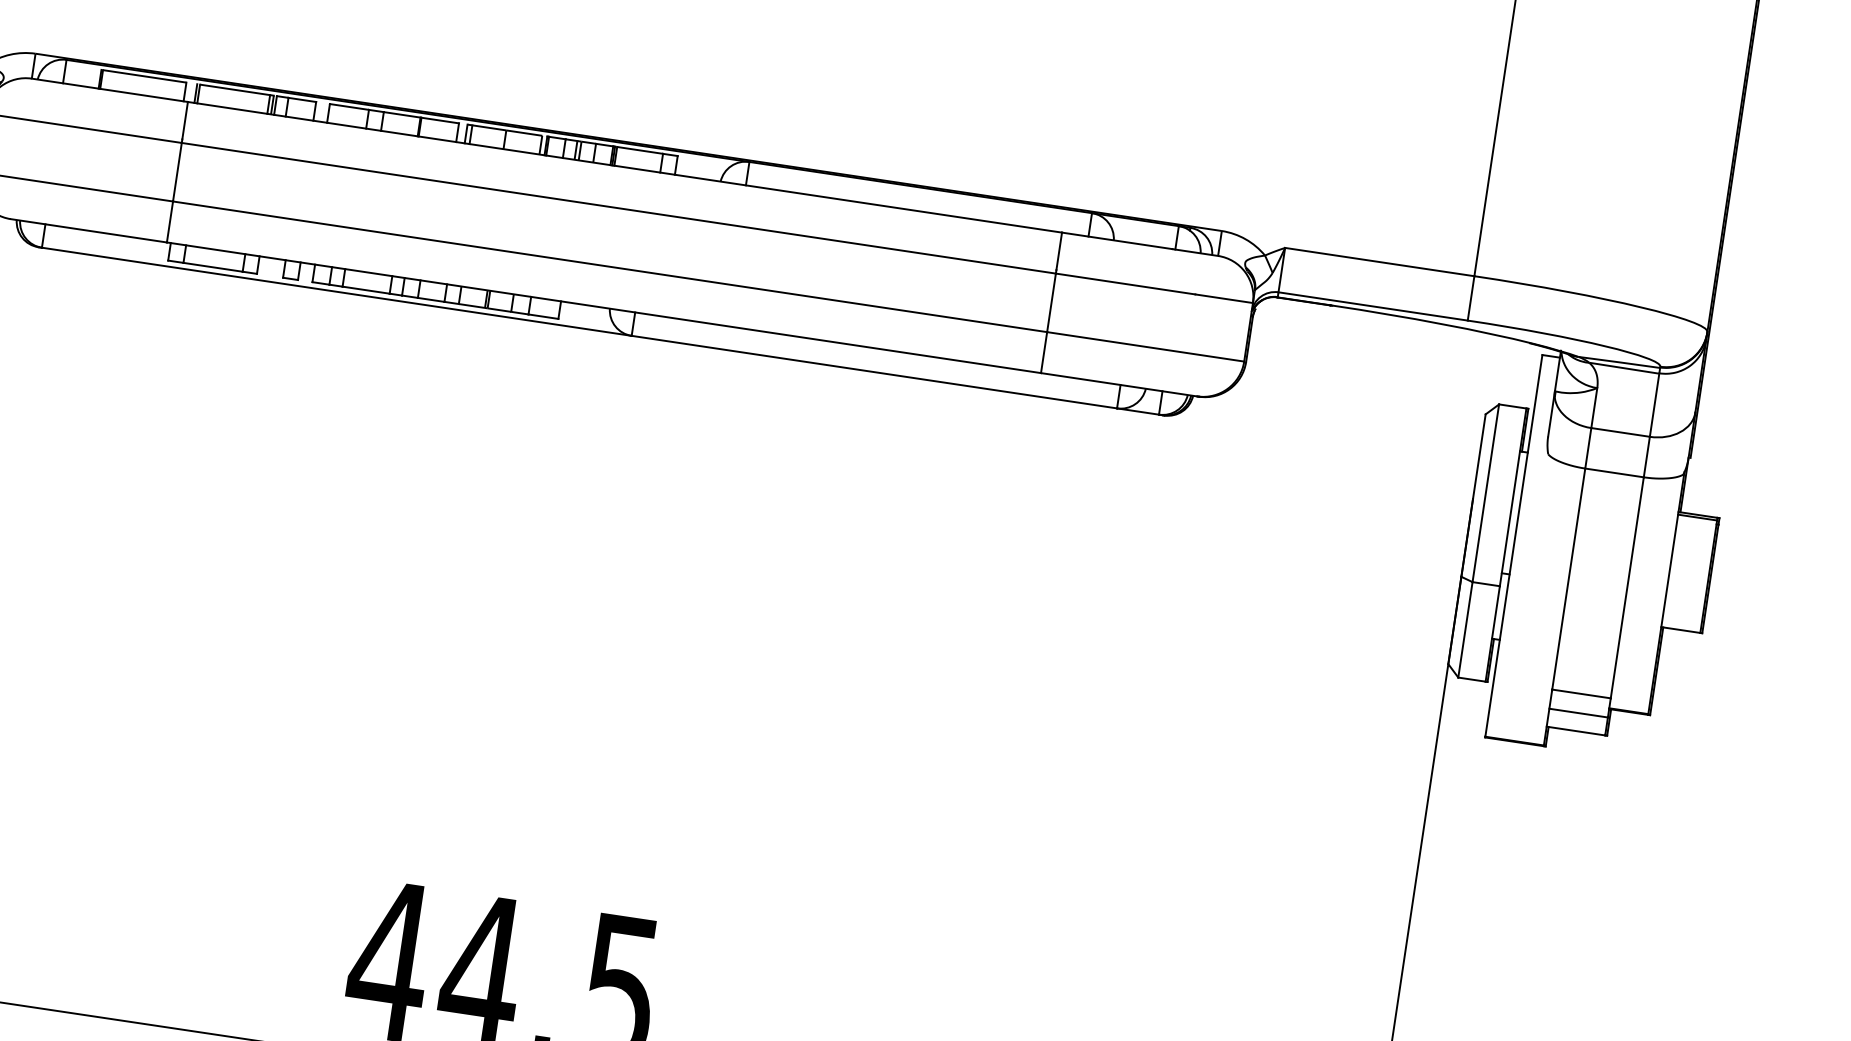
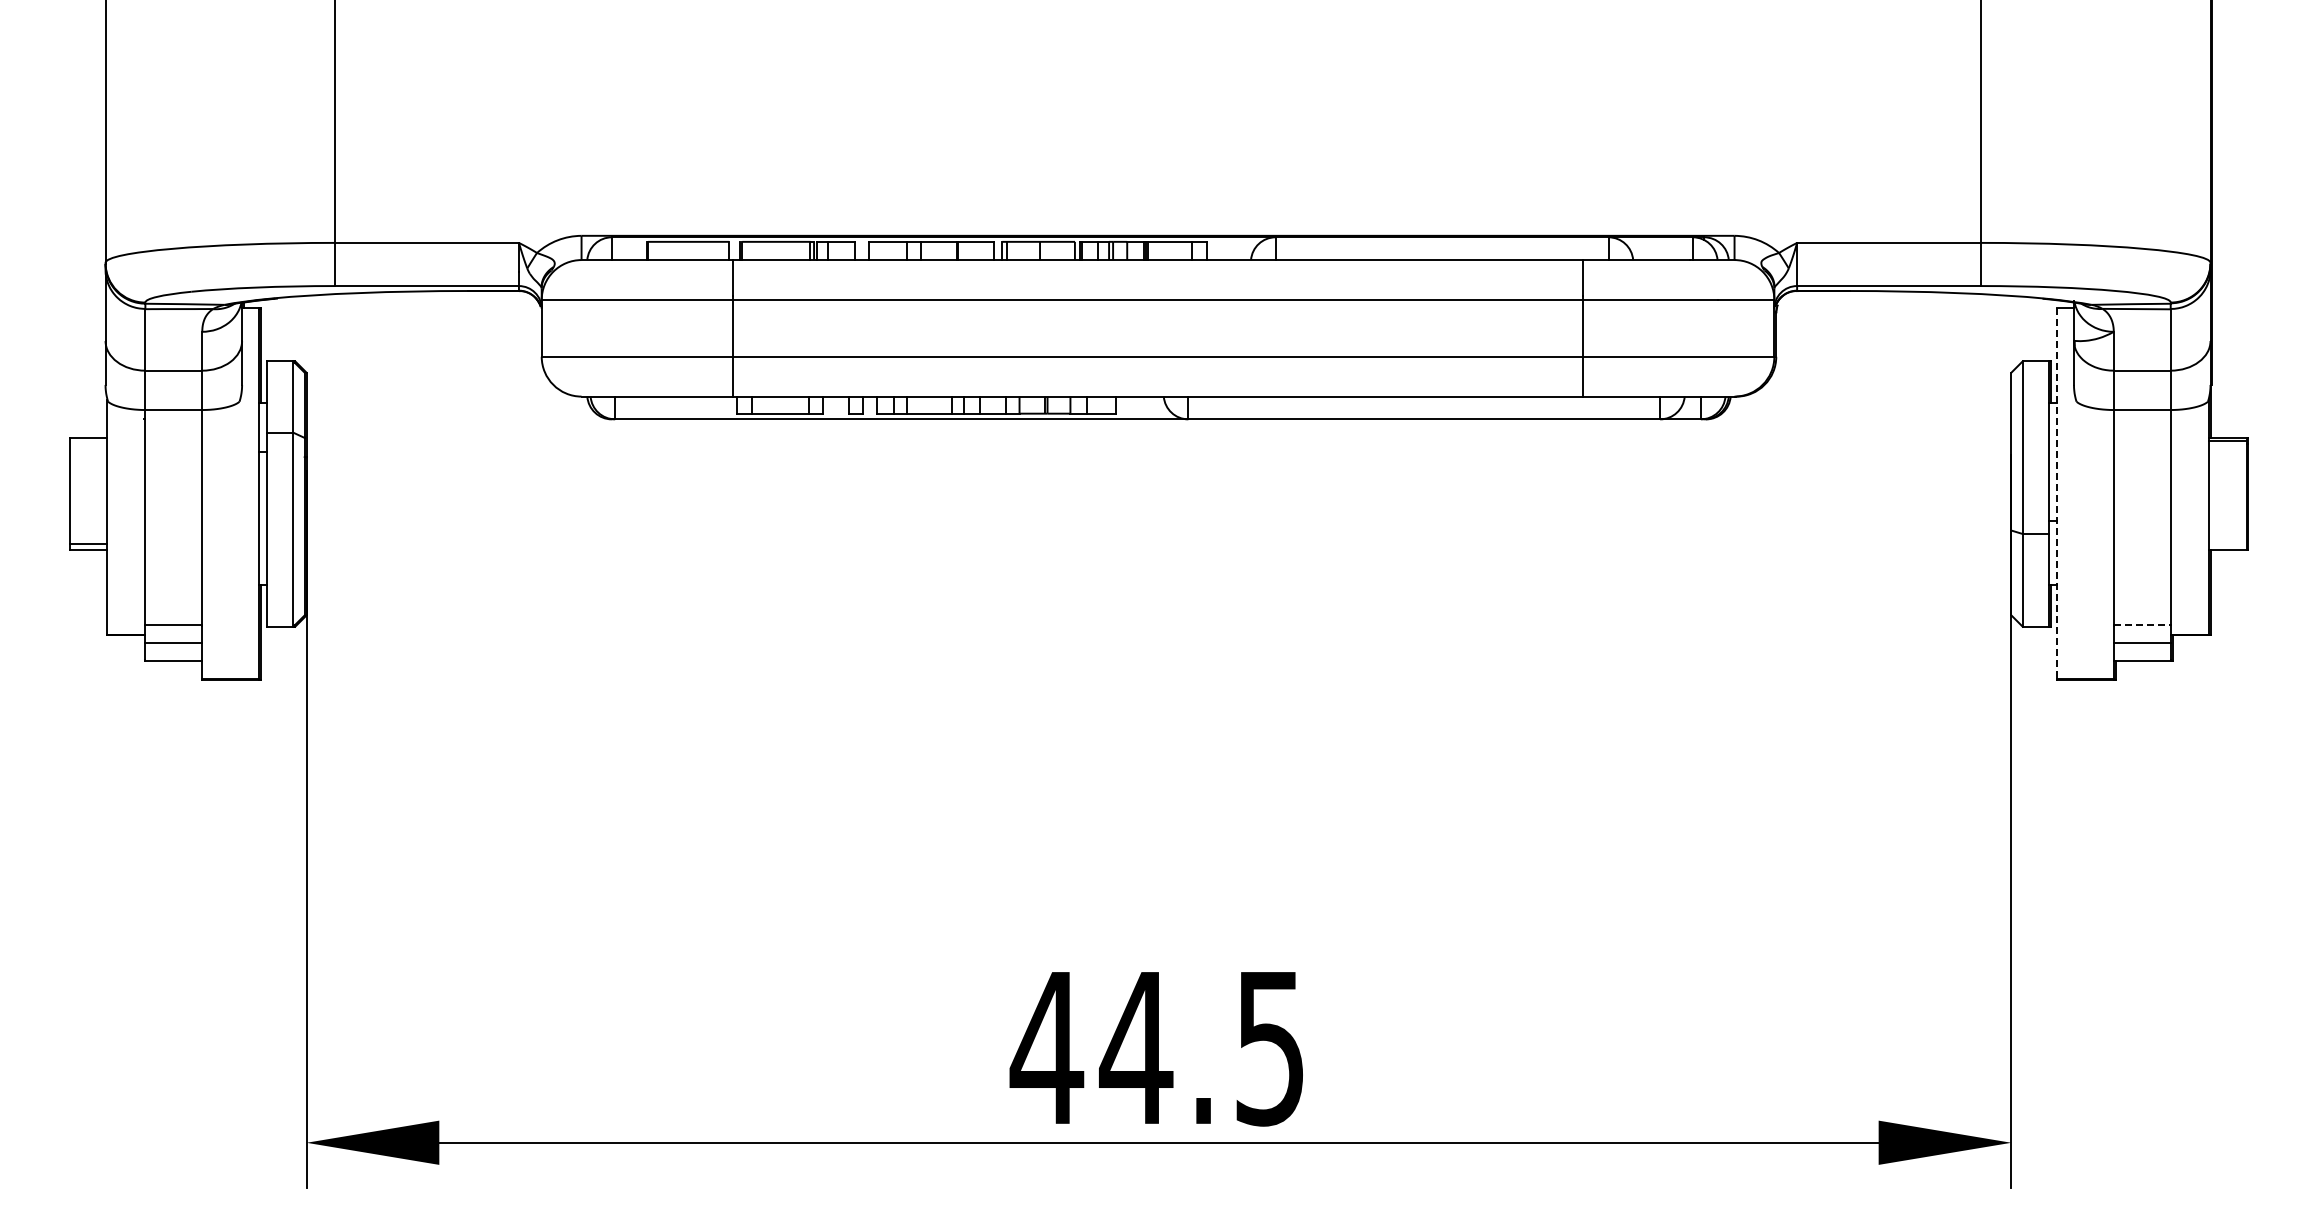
line: (1513, 546) -> (2056, 494), solid -> dashed
line: (1581, 693) -> (2142, 624), solid -> dashed

